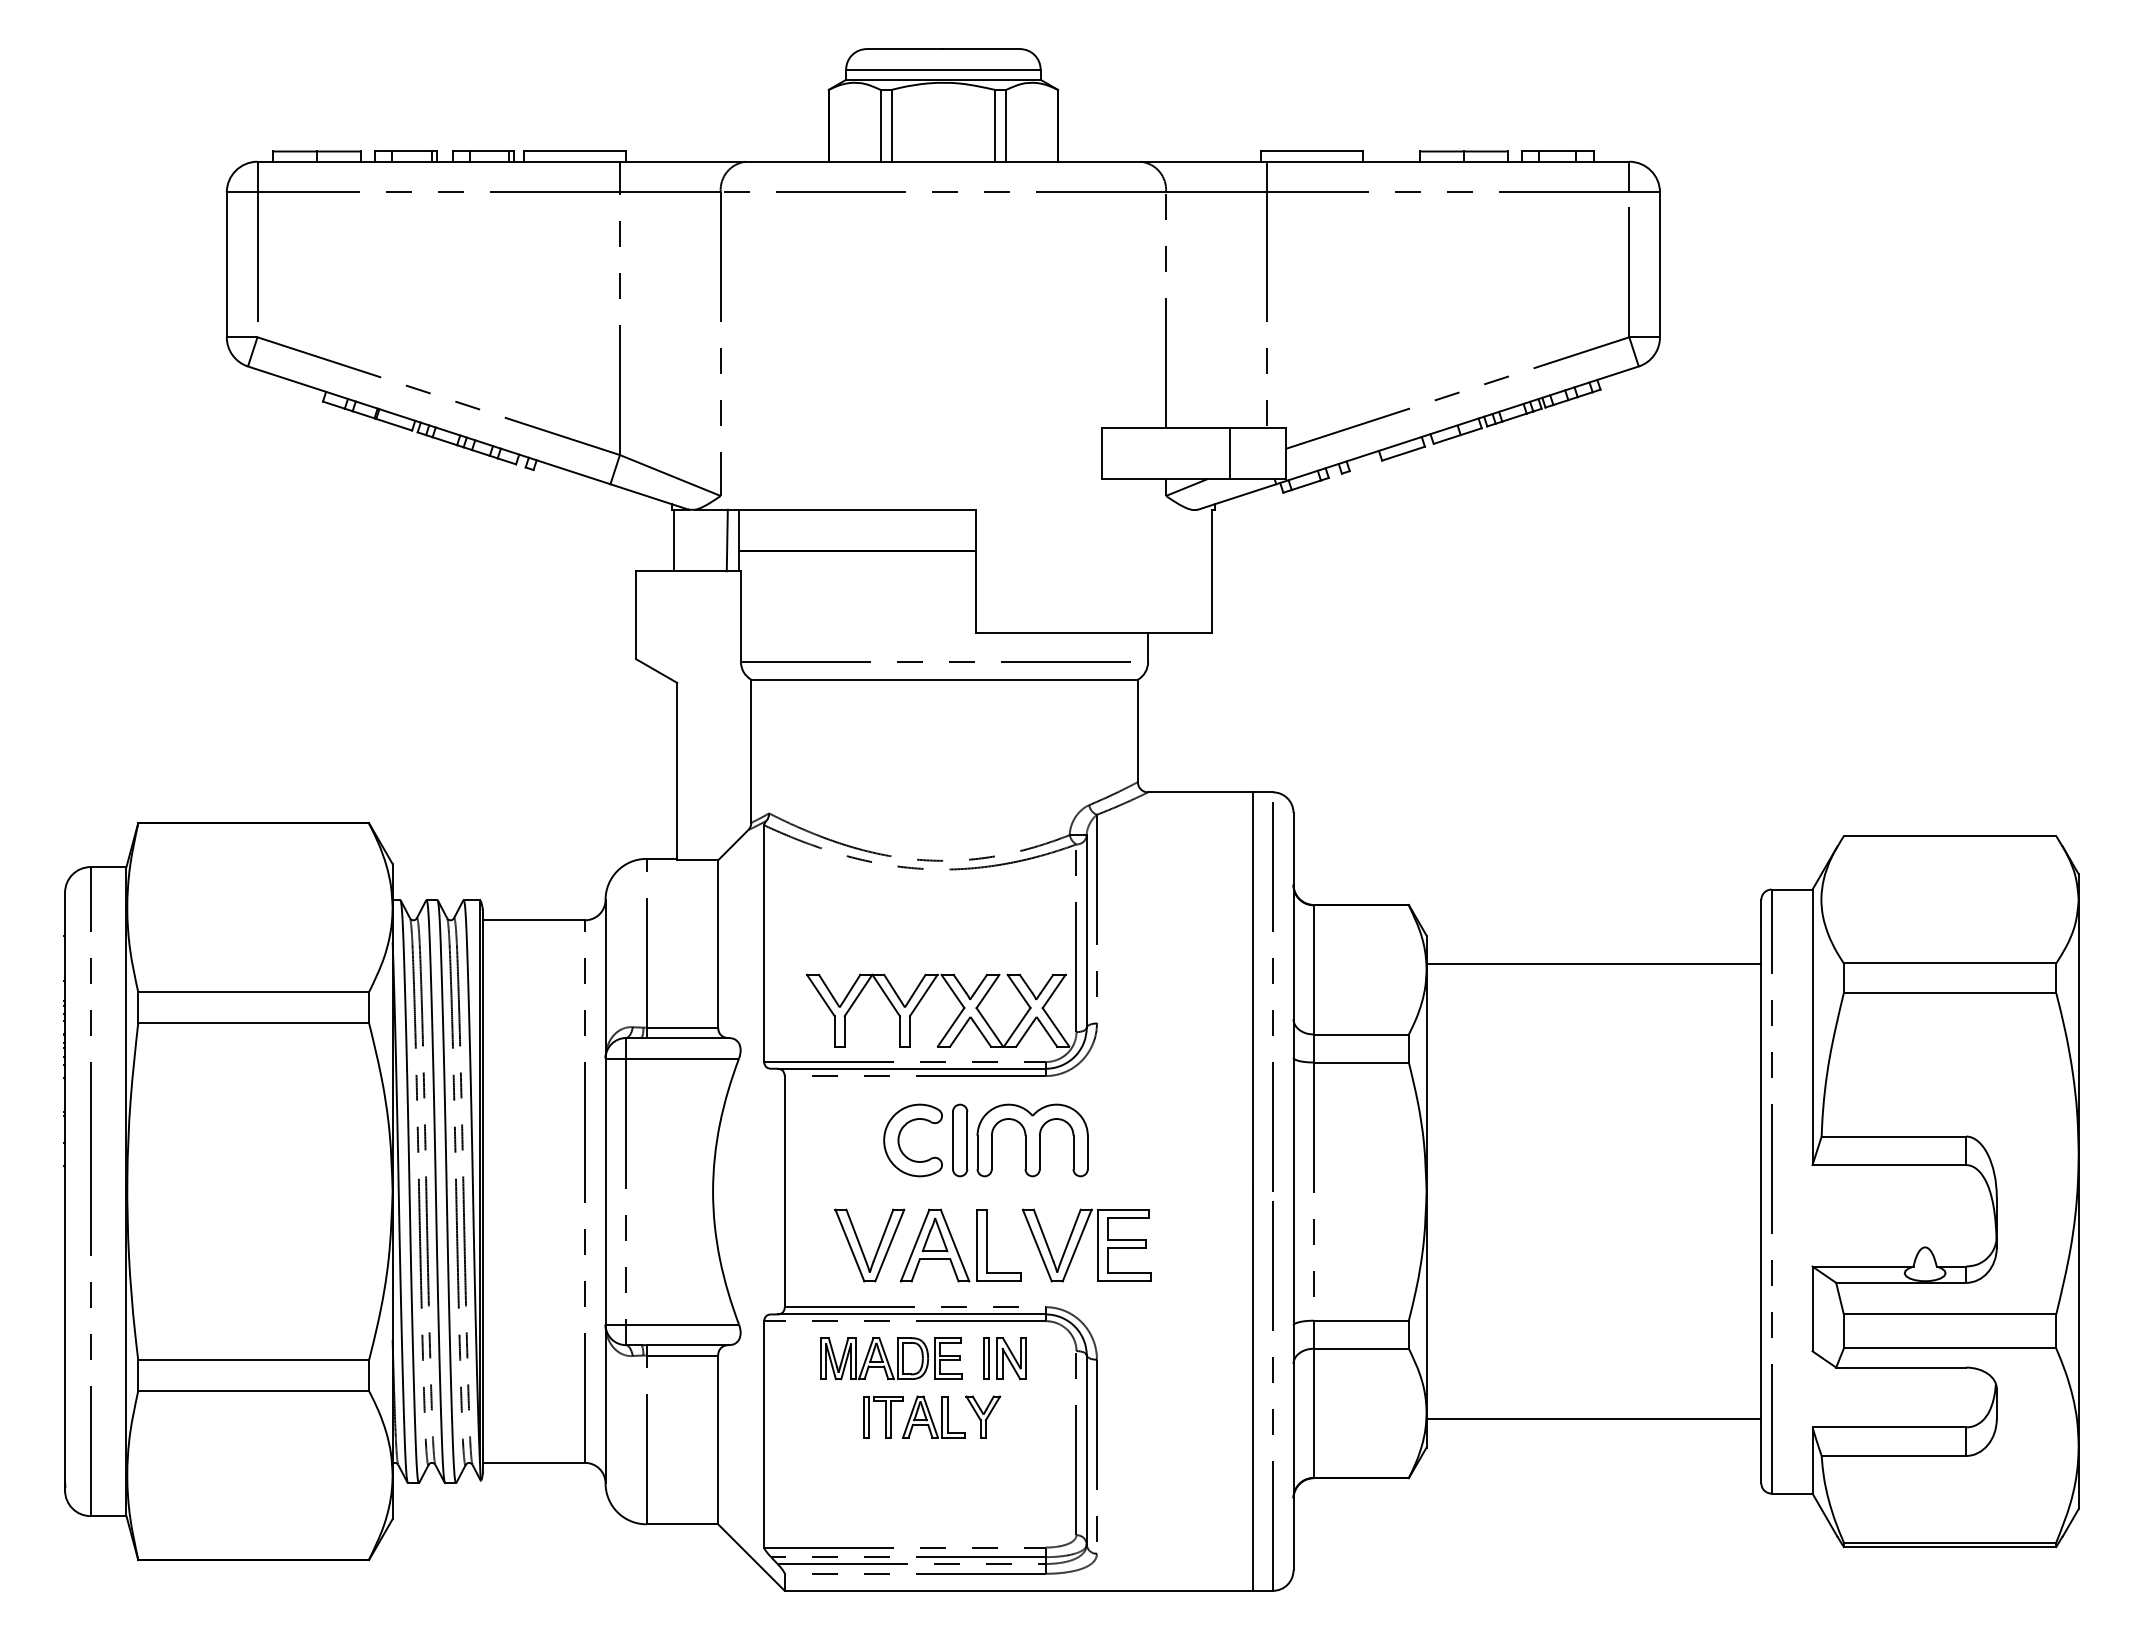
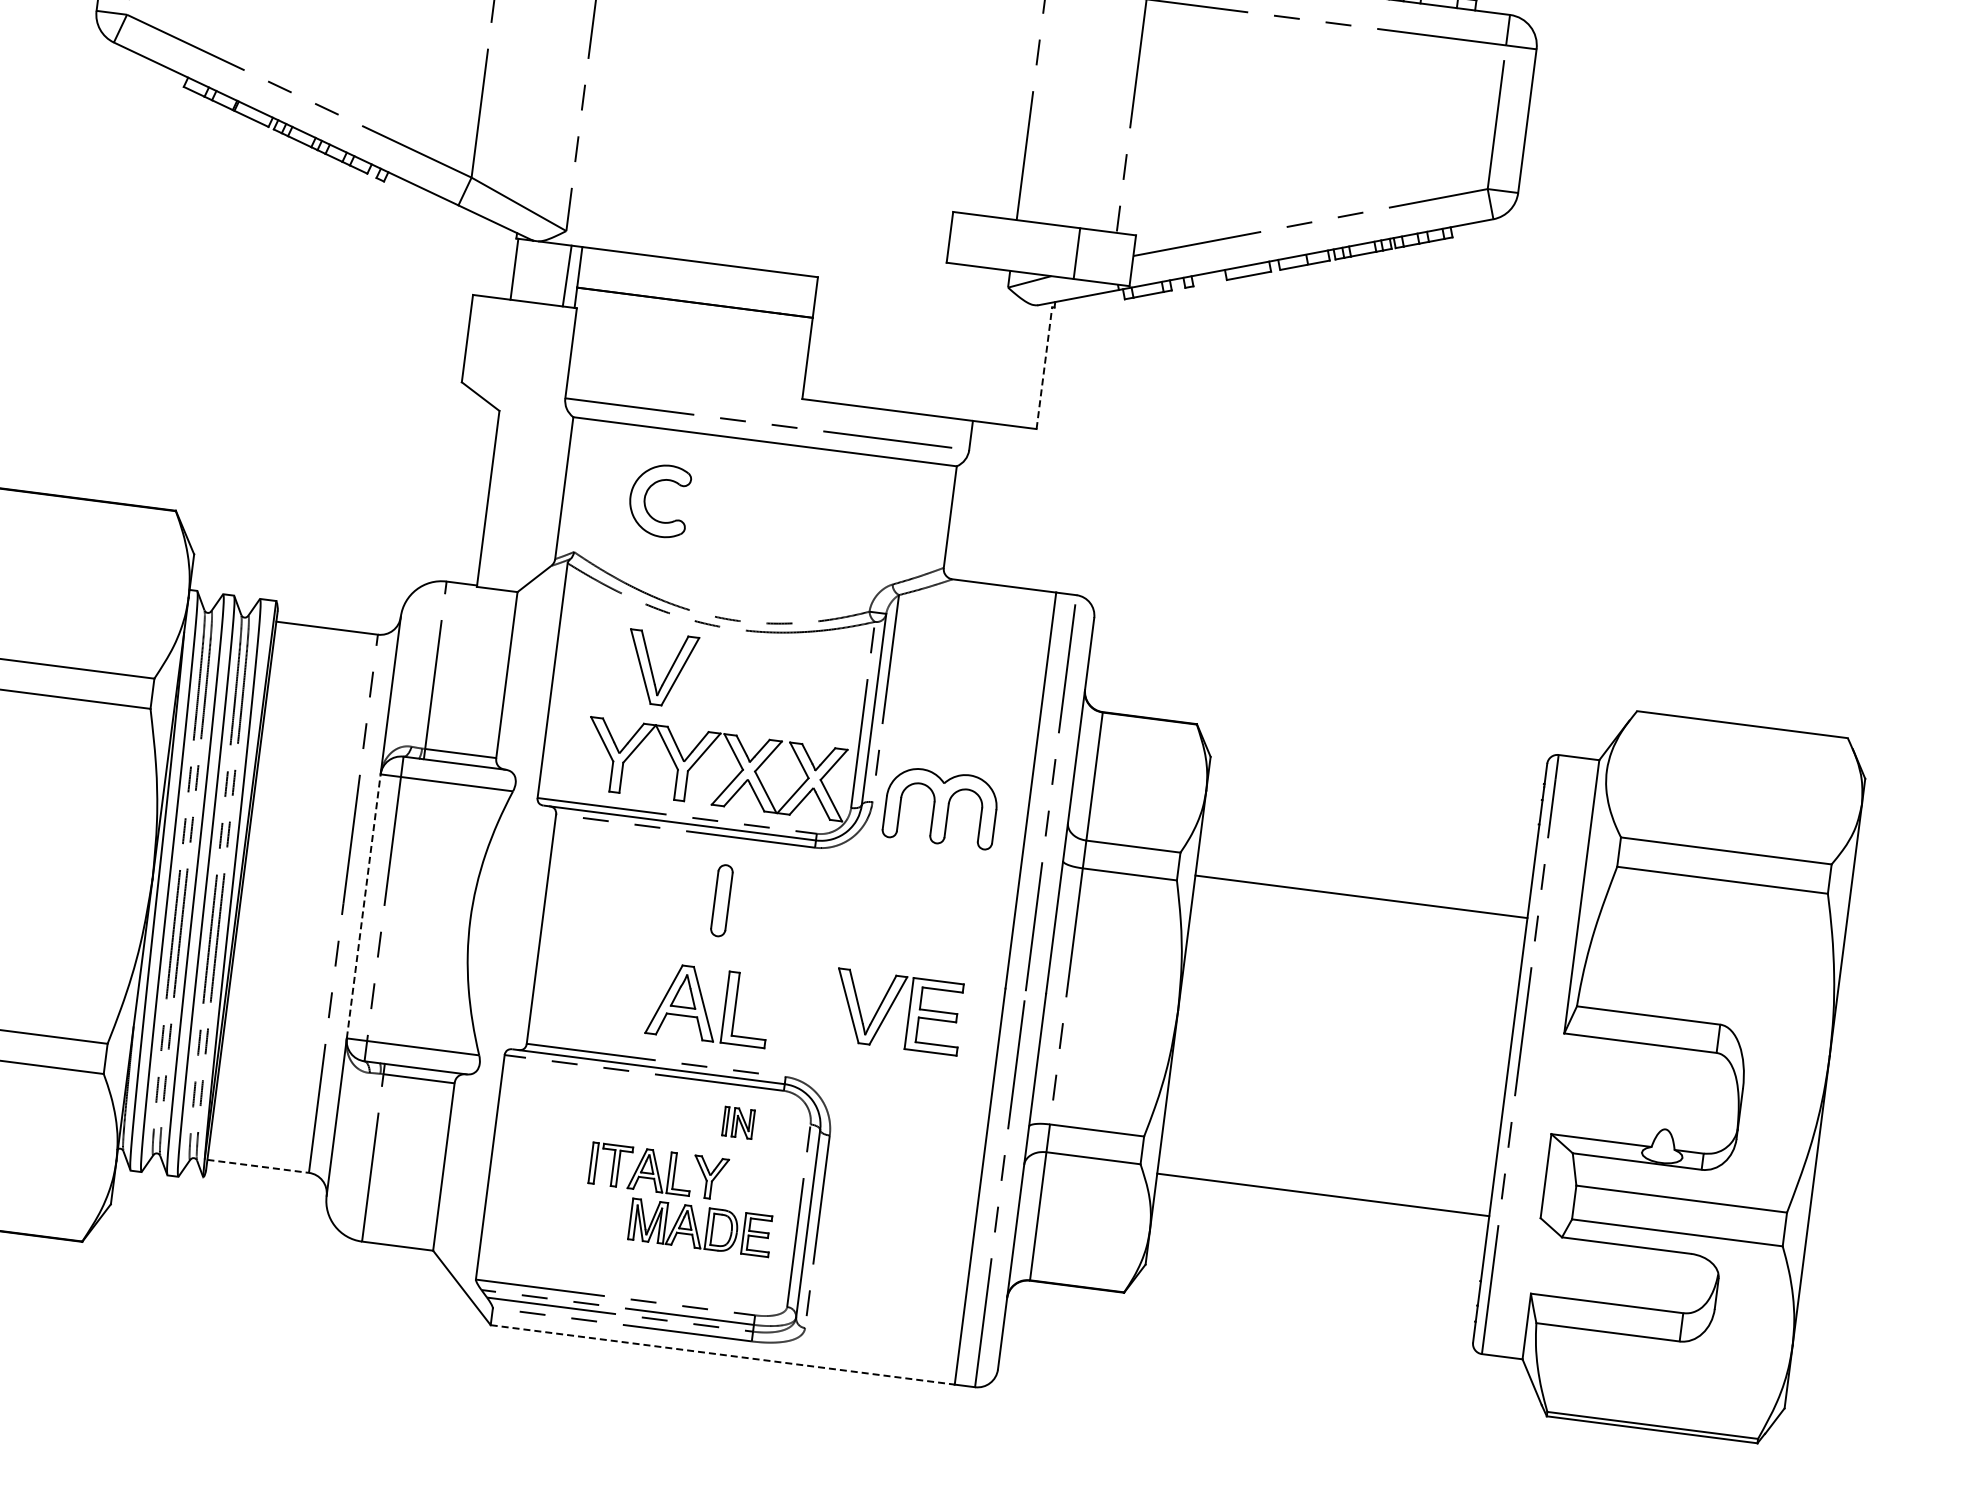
line: (1212, 570) -> (1044, 367), solid -> dashed
line: (1593, 964) -> (1360, 896), moved
part: (900, 1135) -> (647, 493), moved
part: (1032, 1140) -> (940, 807), moved
line: (605, 1191) -> (363, 906), solid -> dashed
part: (1079, 1242) -> (891, 1008), moved
part: (862, 1248) -> (652, 671), moved
part: (891, 1358) -> (700, 1227), moved
part: (1004, 1358) -> (738, 1122), size x0.7
line: (1593, 1418) -> (1322, 1194), moved
line: (534, 1462) -> (258, 1166), solid -> dashed
line: (1018, 1590) -> (722, 1354), solid -> dashed

